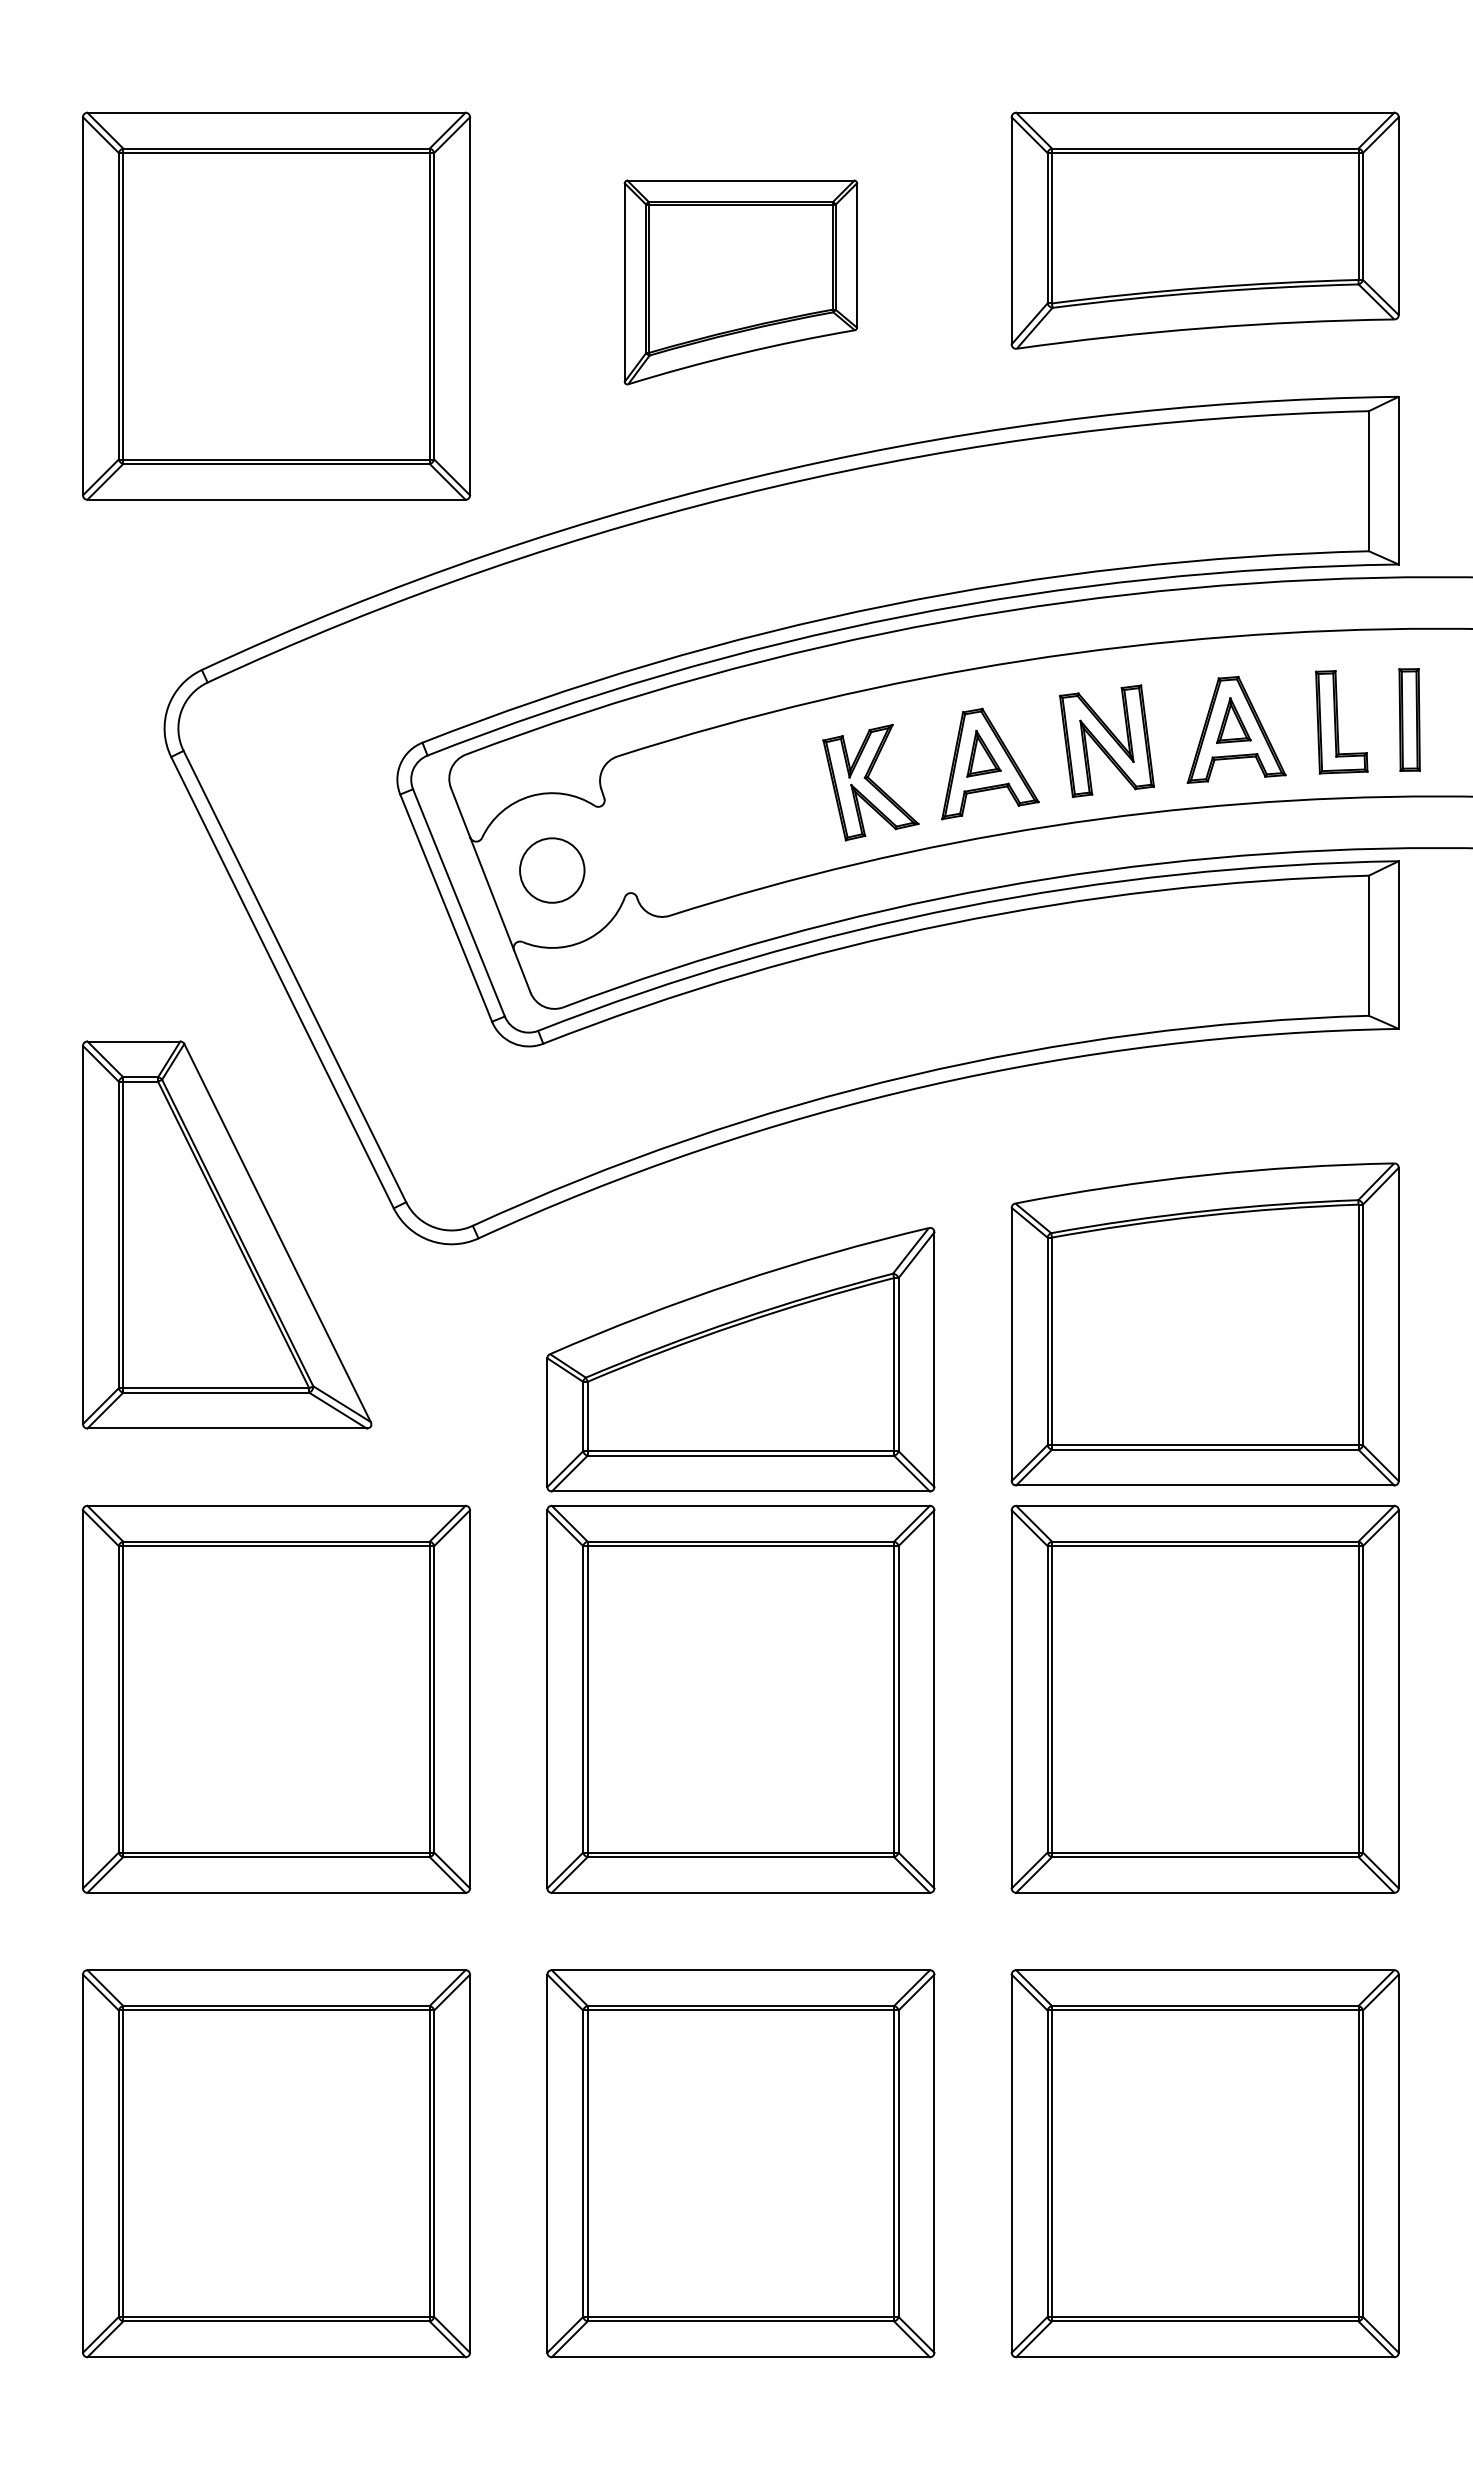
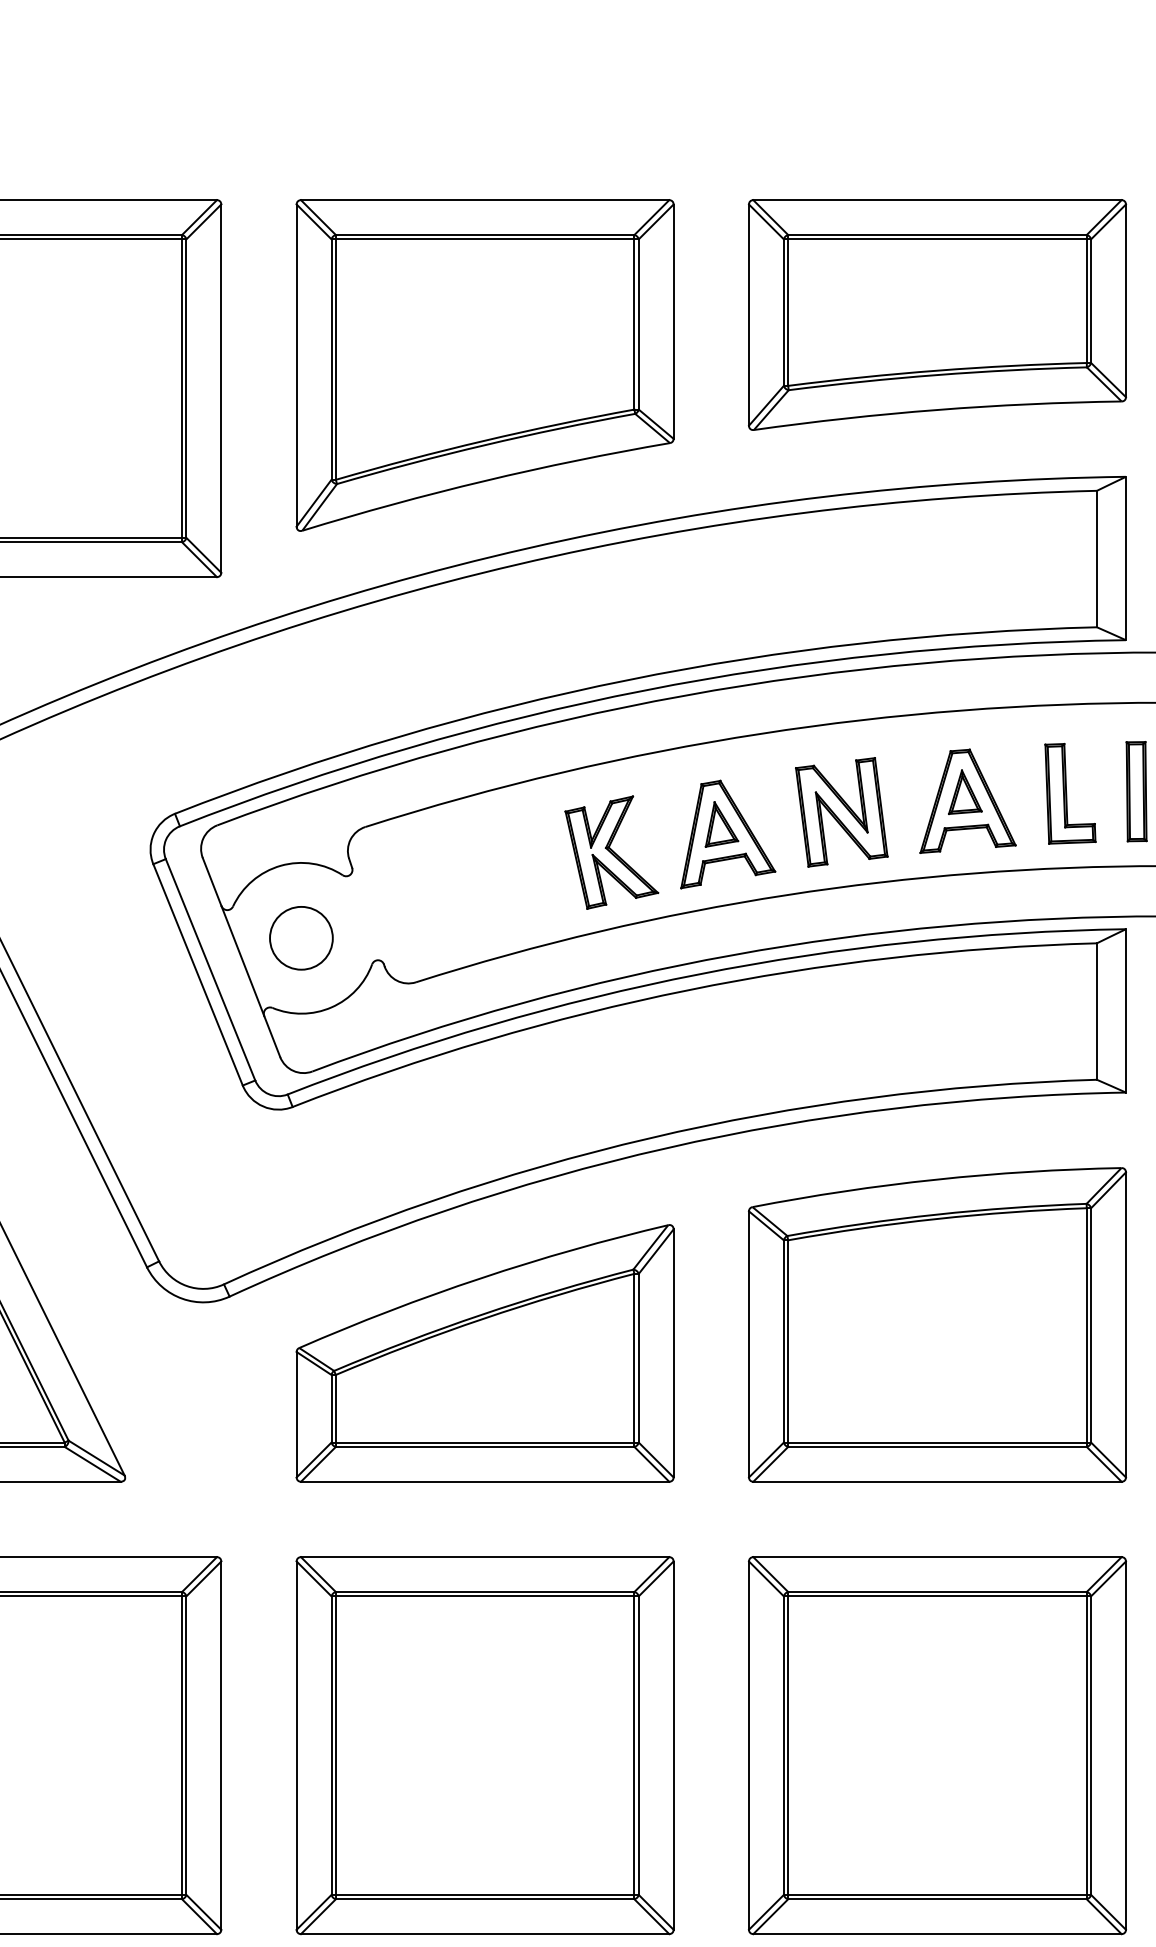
part: (740, 282) -> (484, 365), size x1.67
part: (1204, 1324) -> (936, 1324), moved
part: (740, 1359) -> (484, 1353), moved

